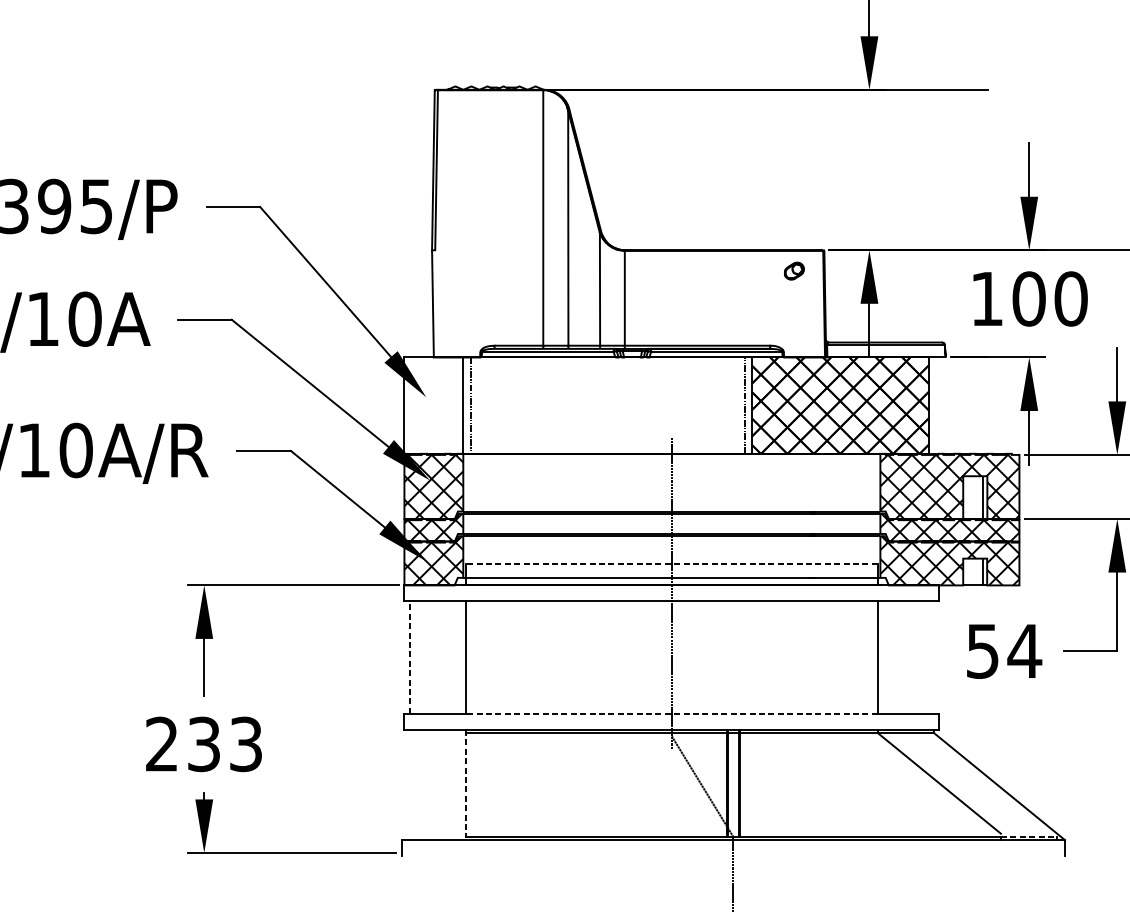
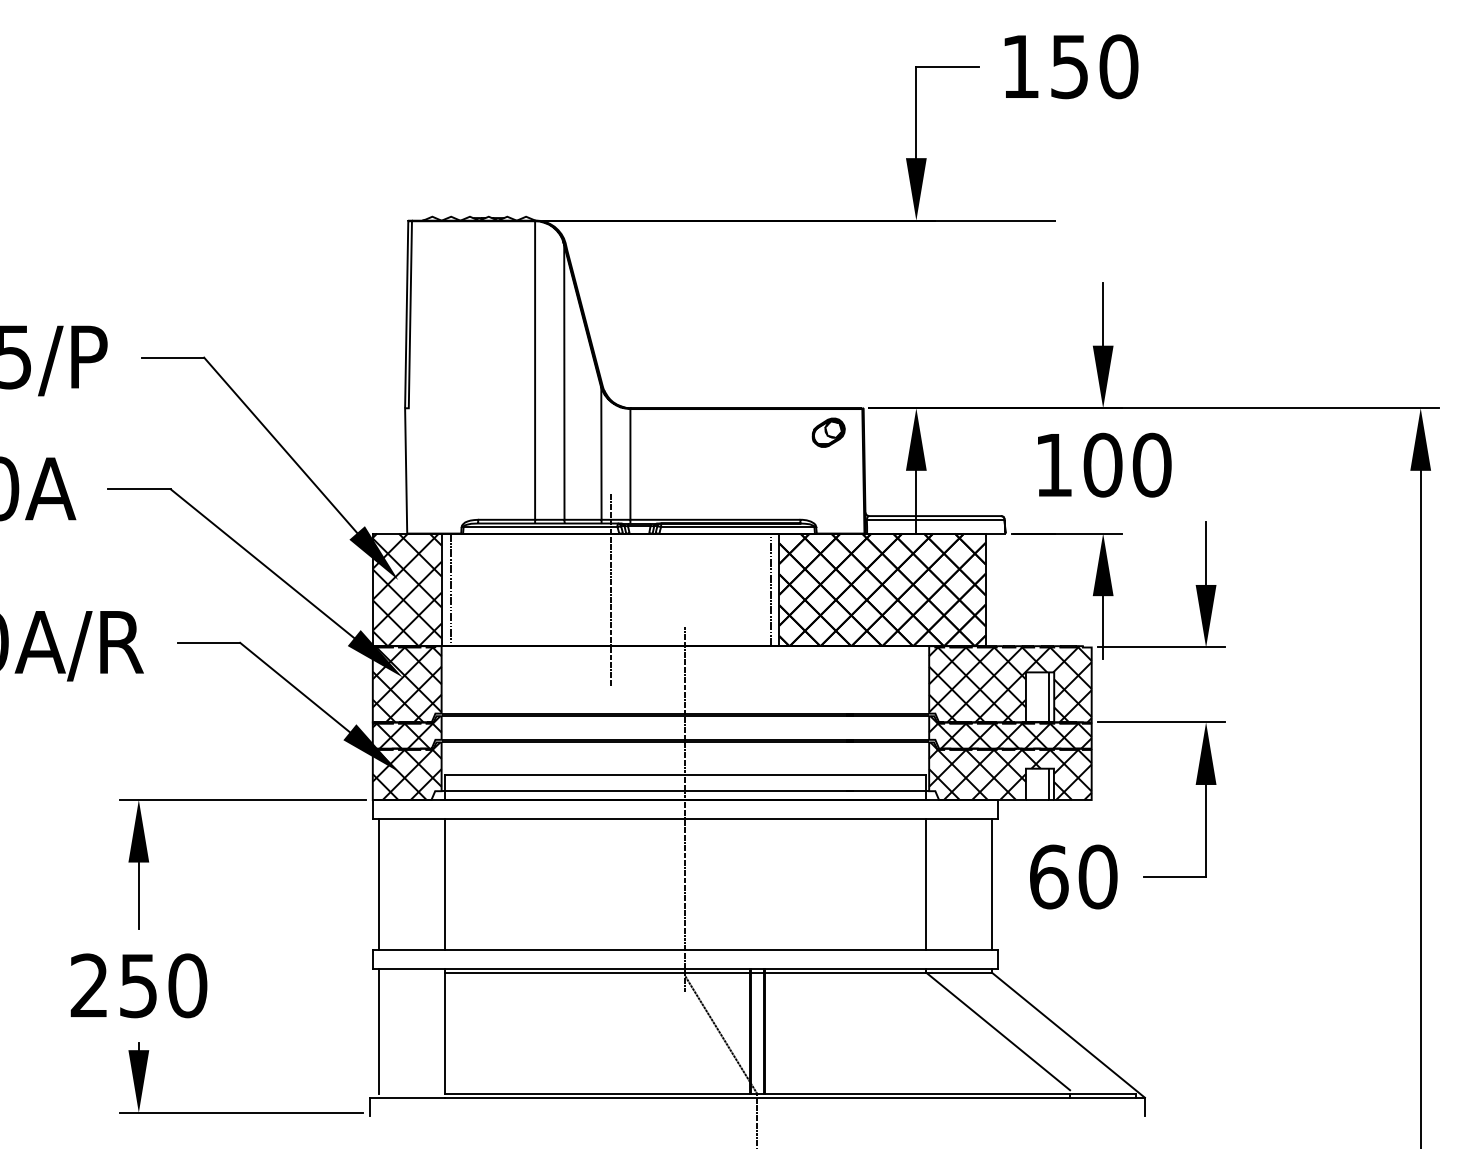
part: (794, 271) -> (828, 432), size x1.43
hatch: (433, 405) -> (406, 589), added
line: (607, 405) -> (610, 589), added
line: (671, 563) -> (685, 774), dashed -> solid
text: (1004, 650) -> (1074, 876), 54 -> 60
line: (409, 657) -> (378, 884), dashed -> solid
line: (933, 657) -> (991, 884), added
line: (671, 714) -> (685, 950), dashed -> solid
text: (225, 744) -> (163, 985), 233 -> 250
line: (409, 782) -> (378, 1030), added
line: (465, 783) -> (444, 1031), dashed -> solid
line: (1028, 836) -> (1102, 1093), dashed -> solid

